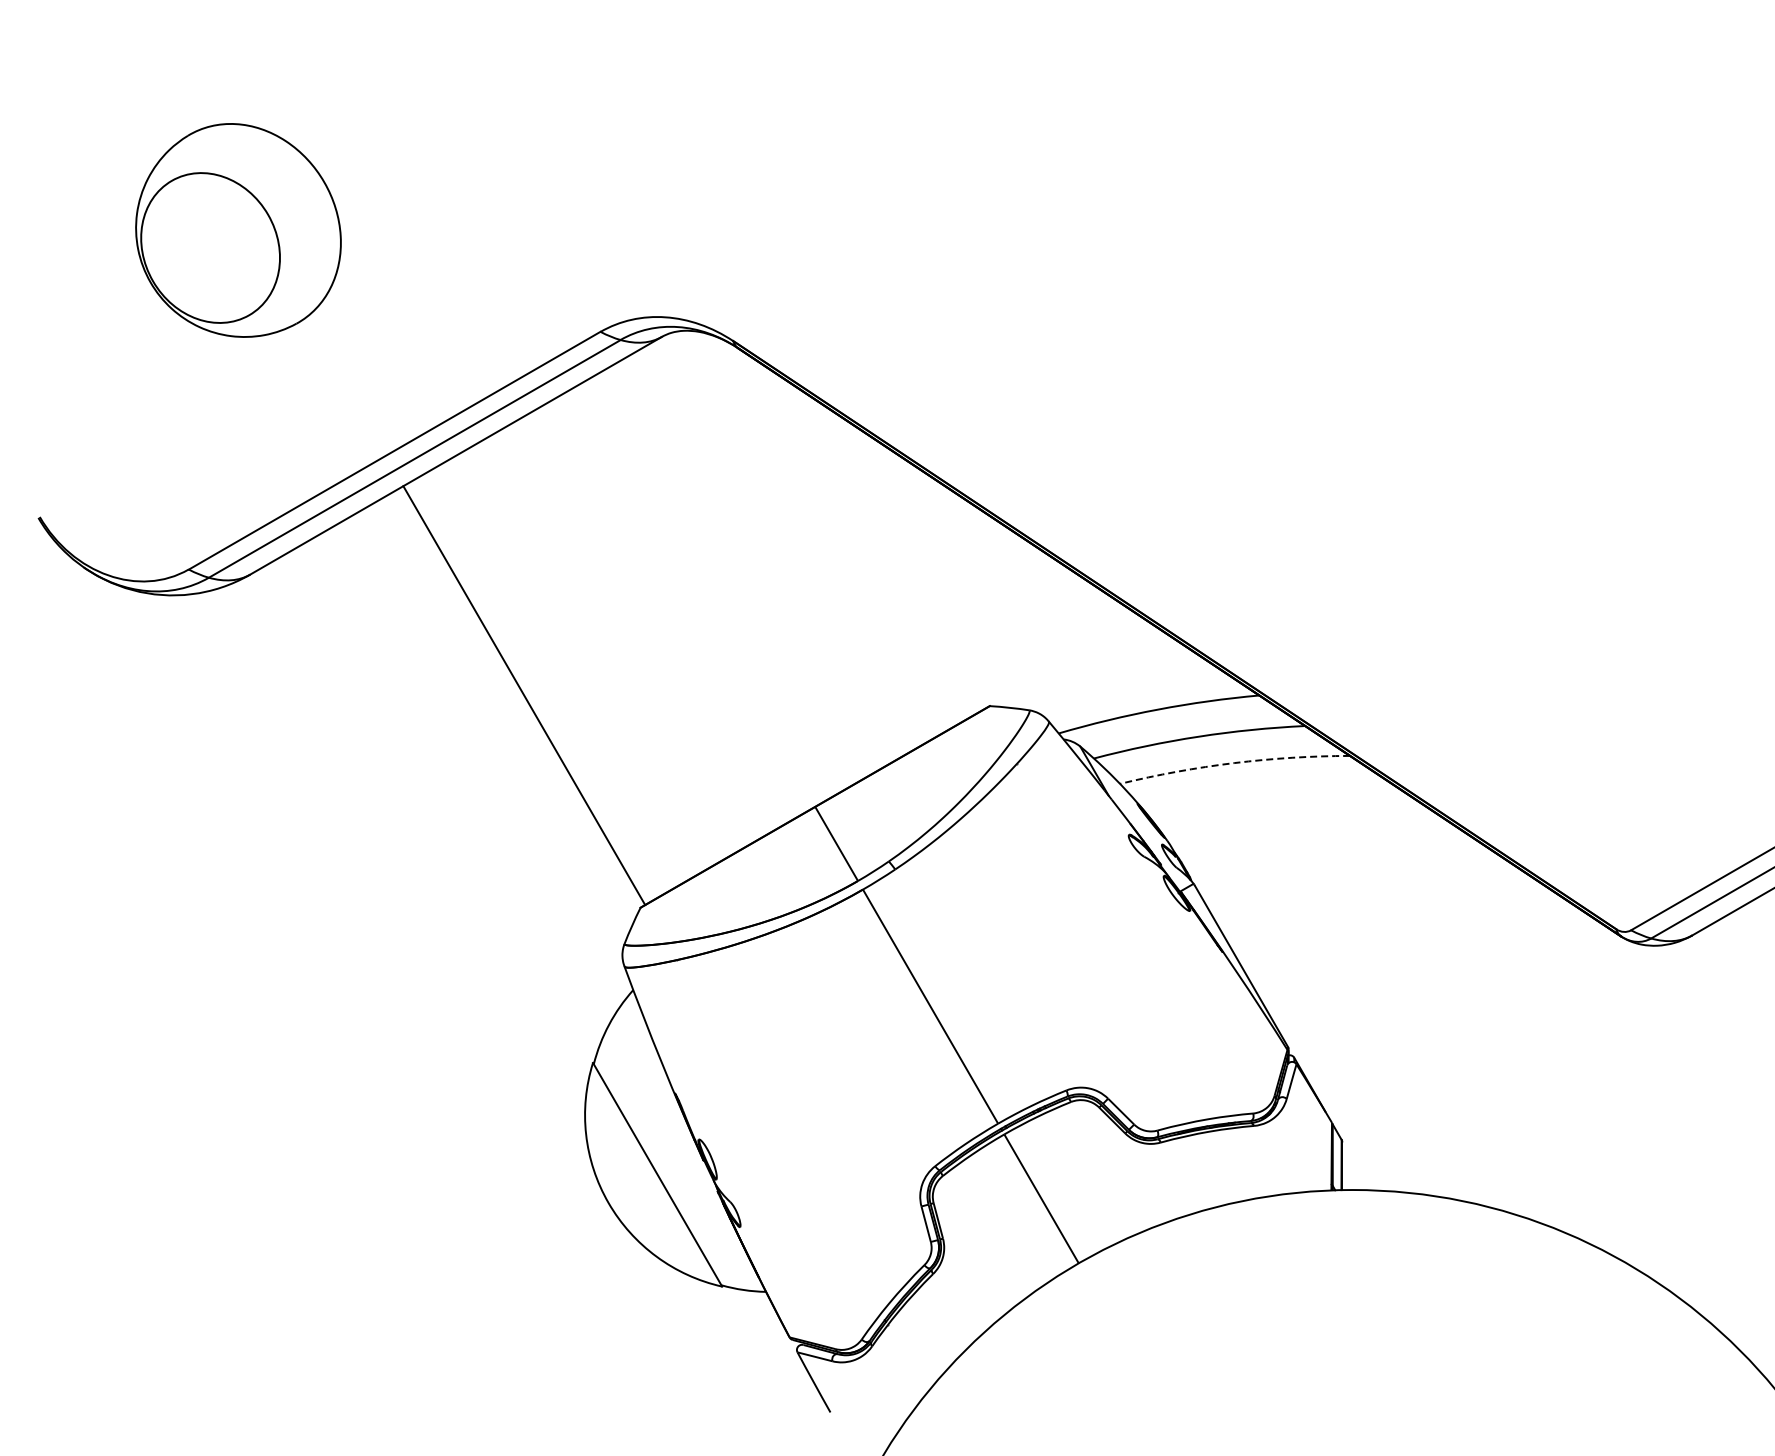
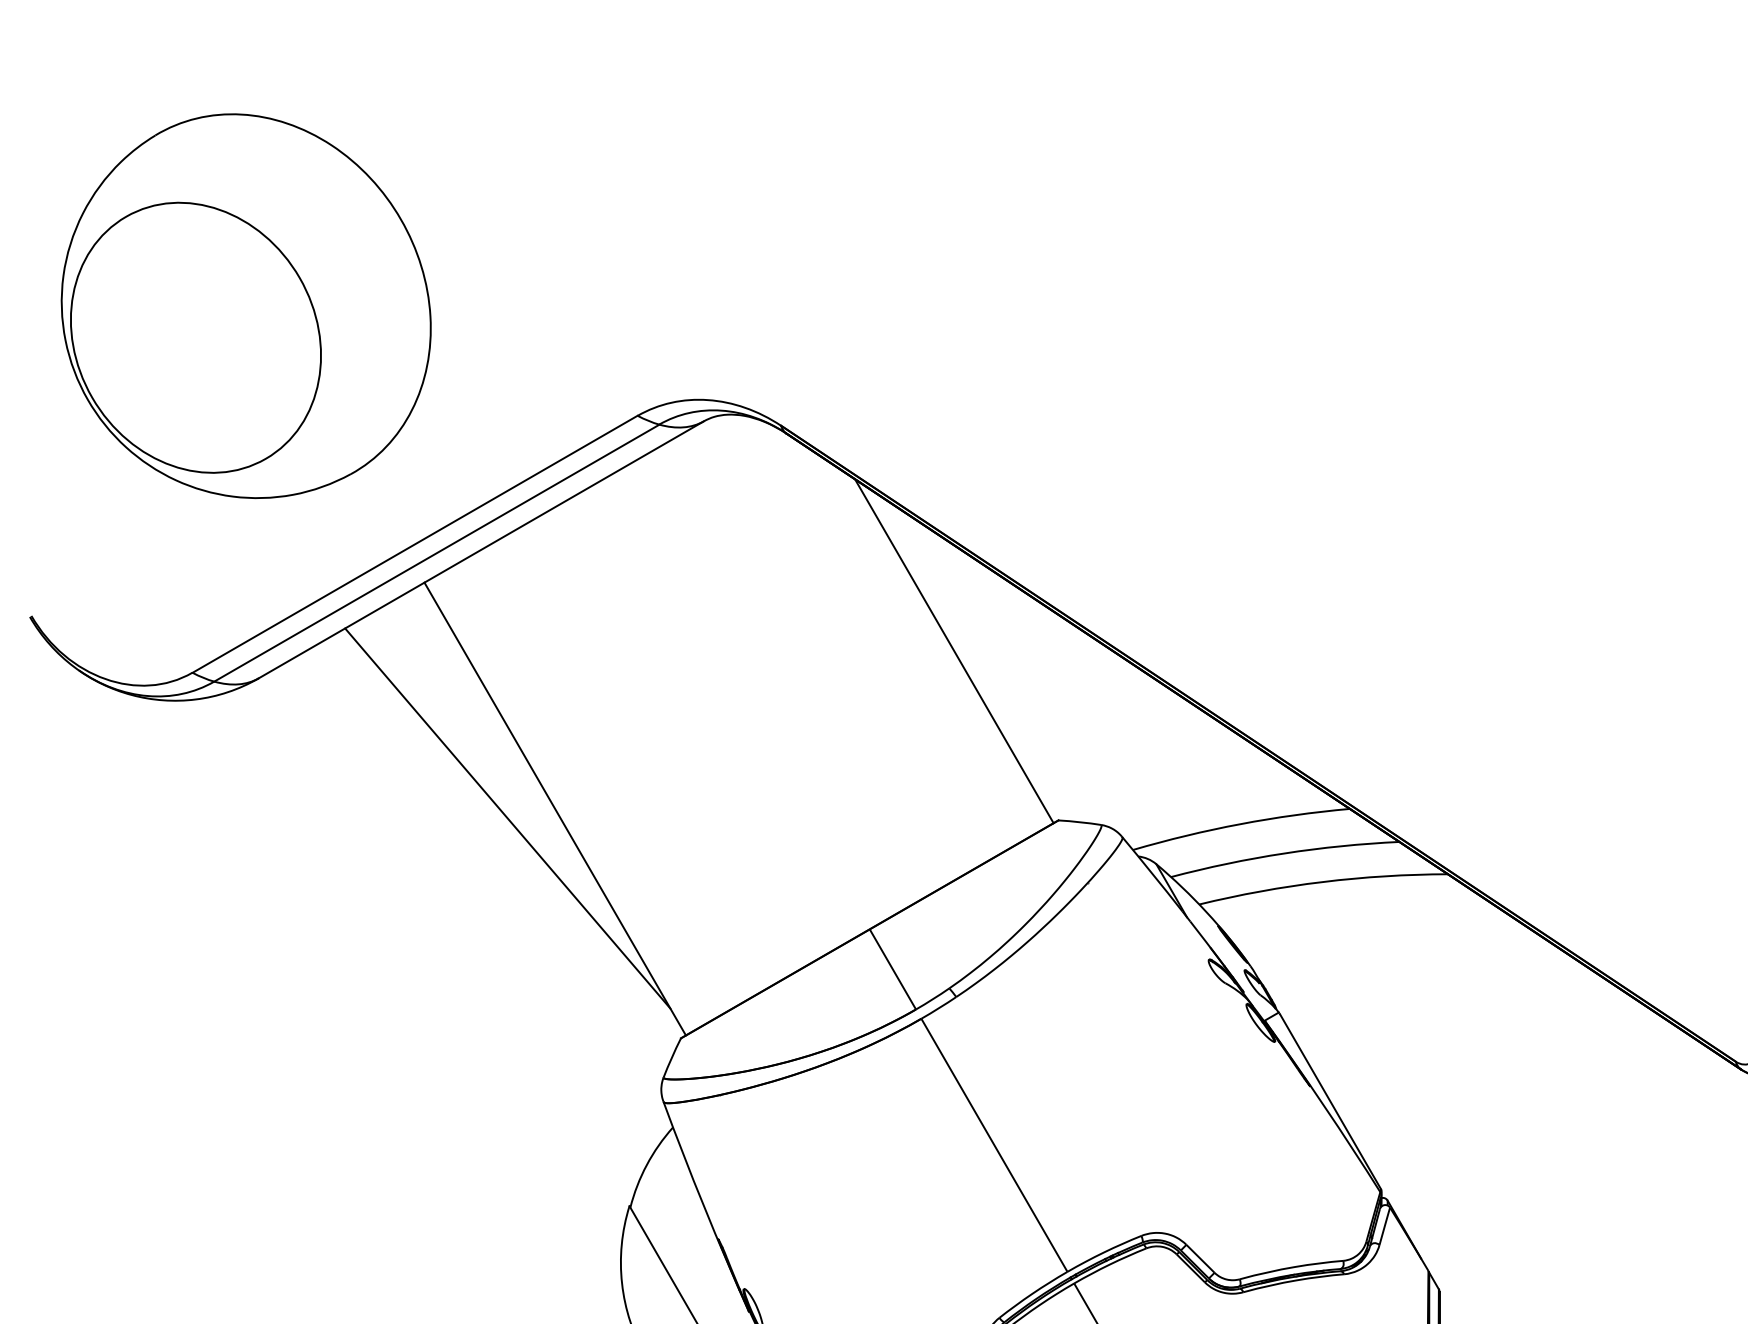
part: (238, 230) -> (246, 306), size x1.67
line: (893, 549) -> (954, 651), added
line: (479, 704) -> (506, 818), added
arc: (1234, 763) -> (1323, 882), dashed -> solid

